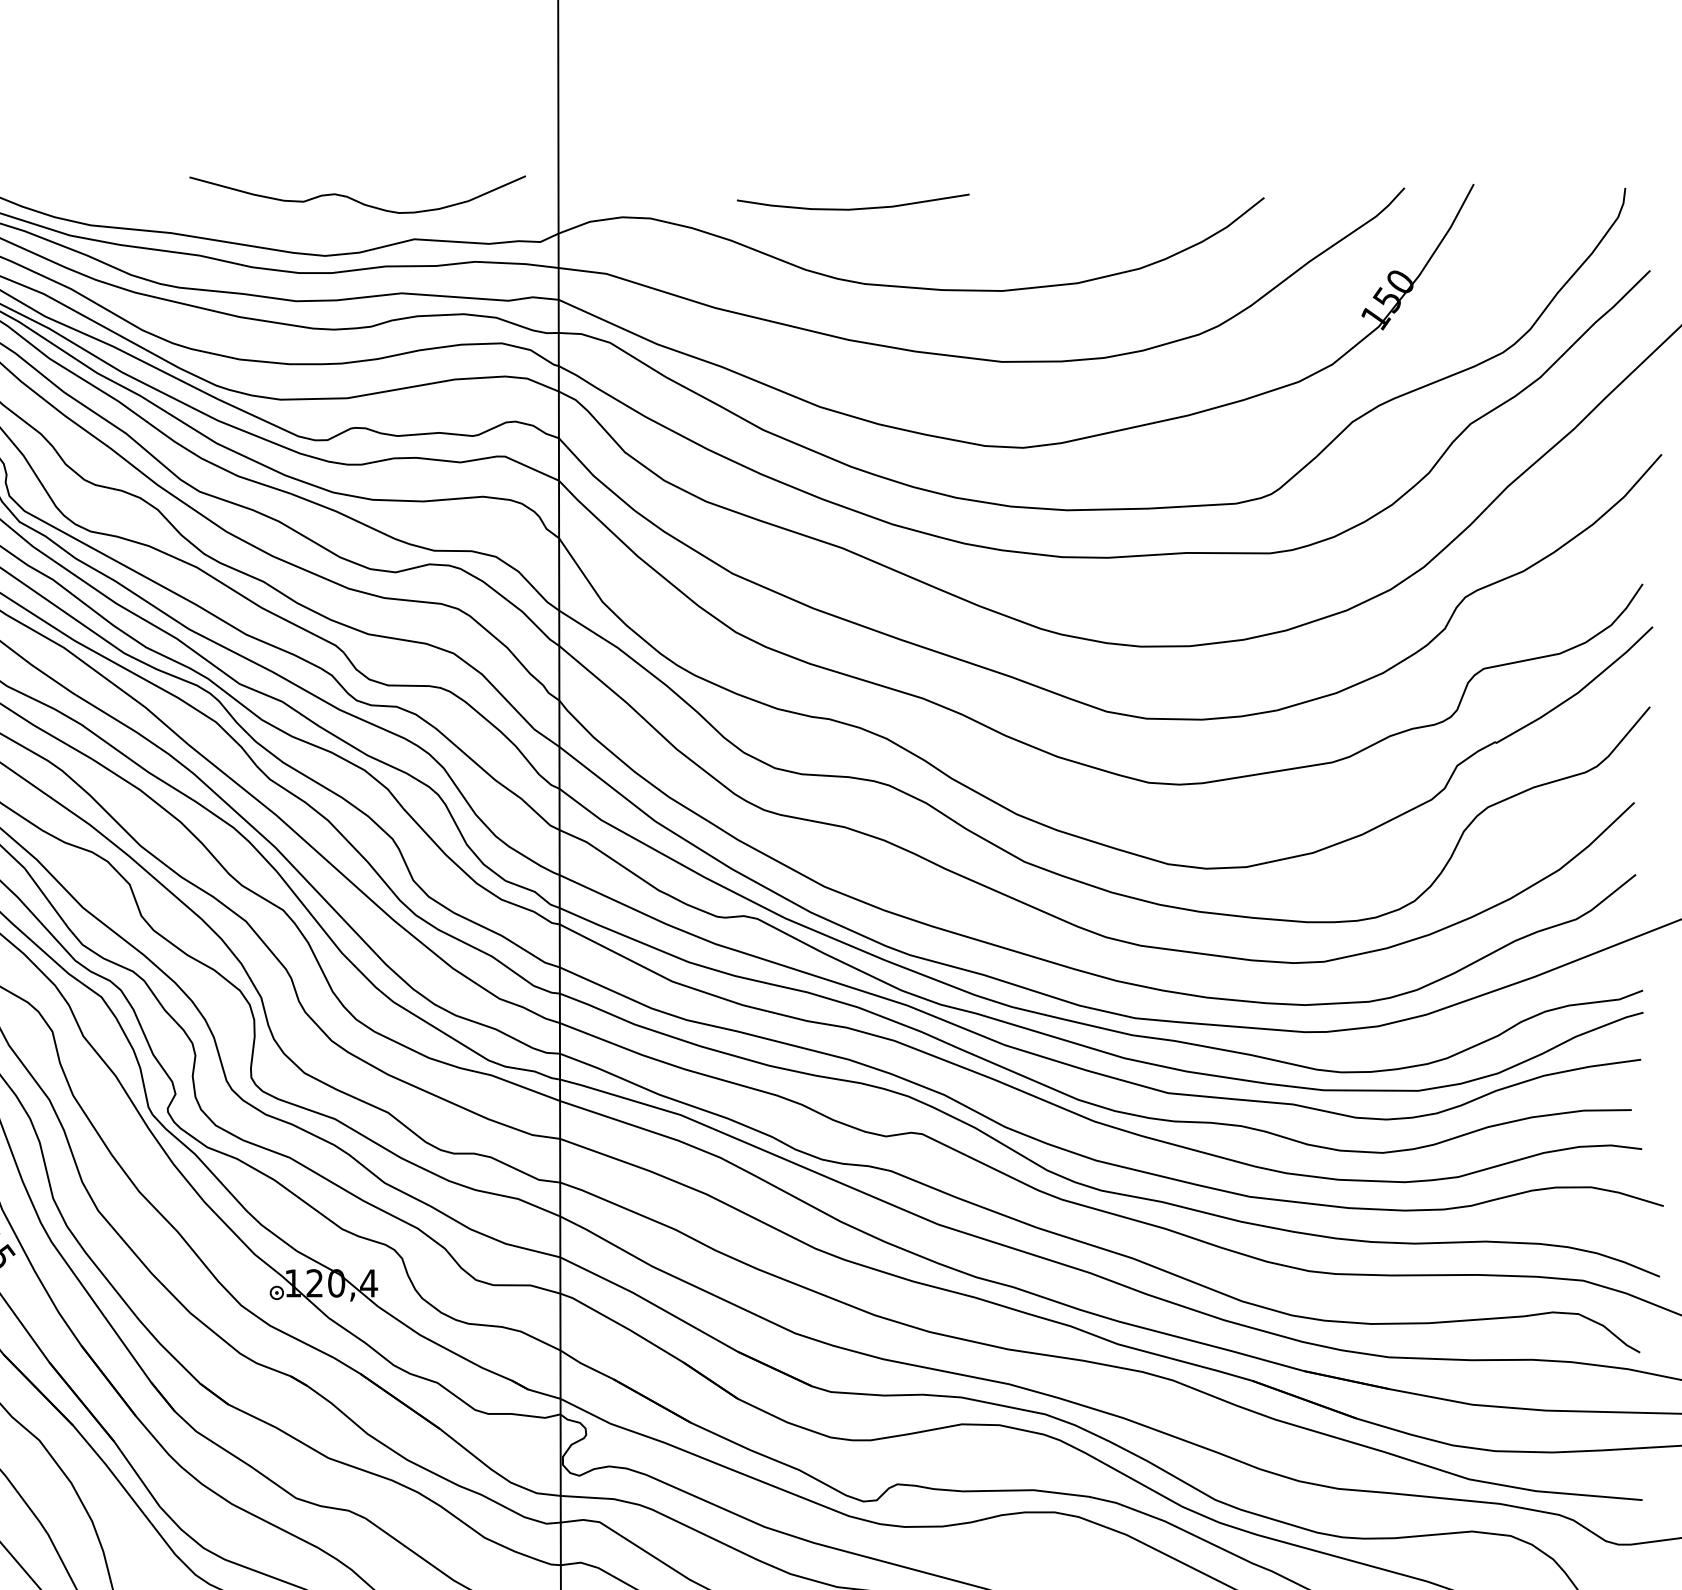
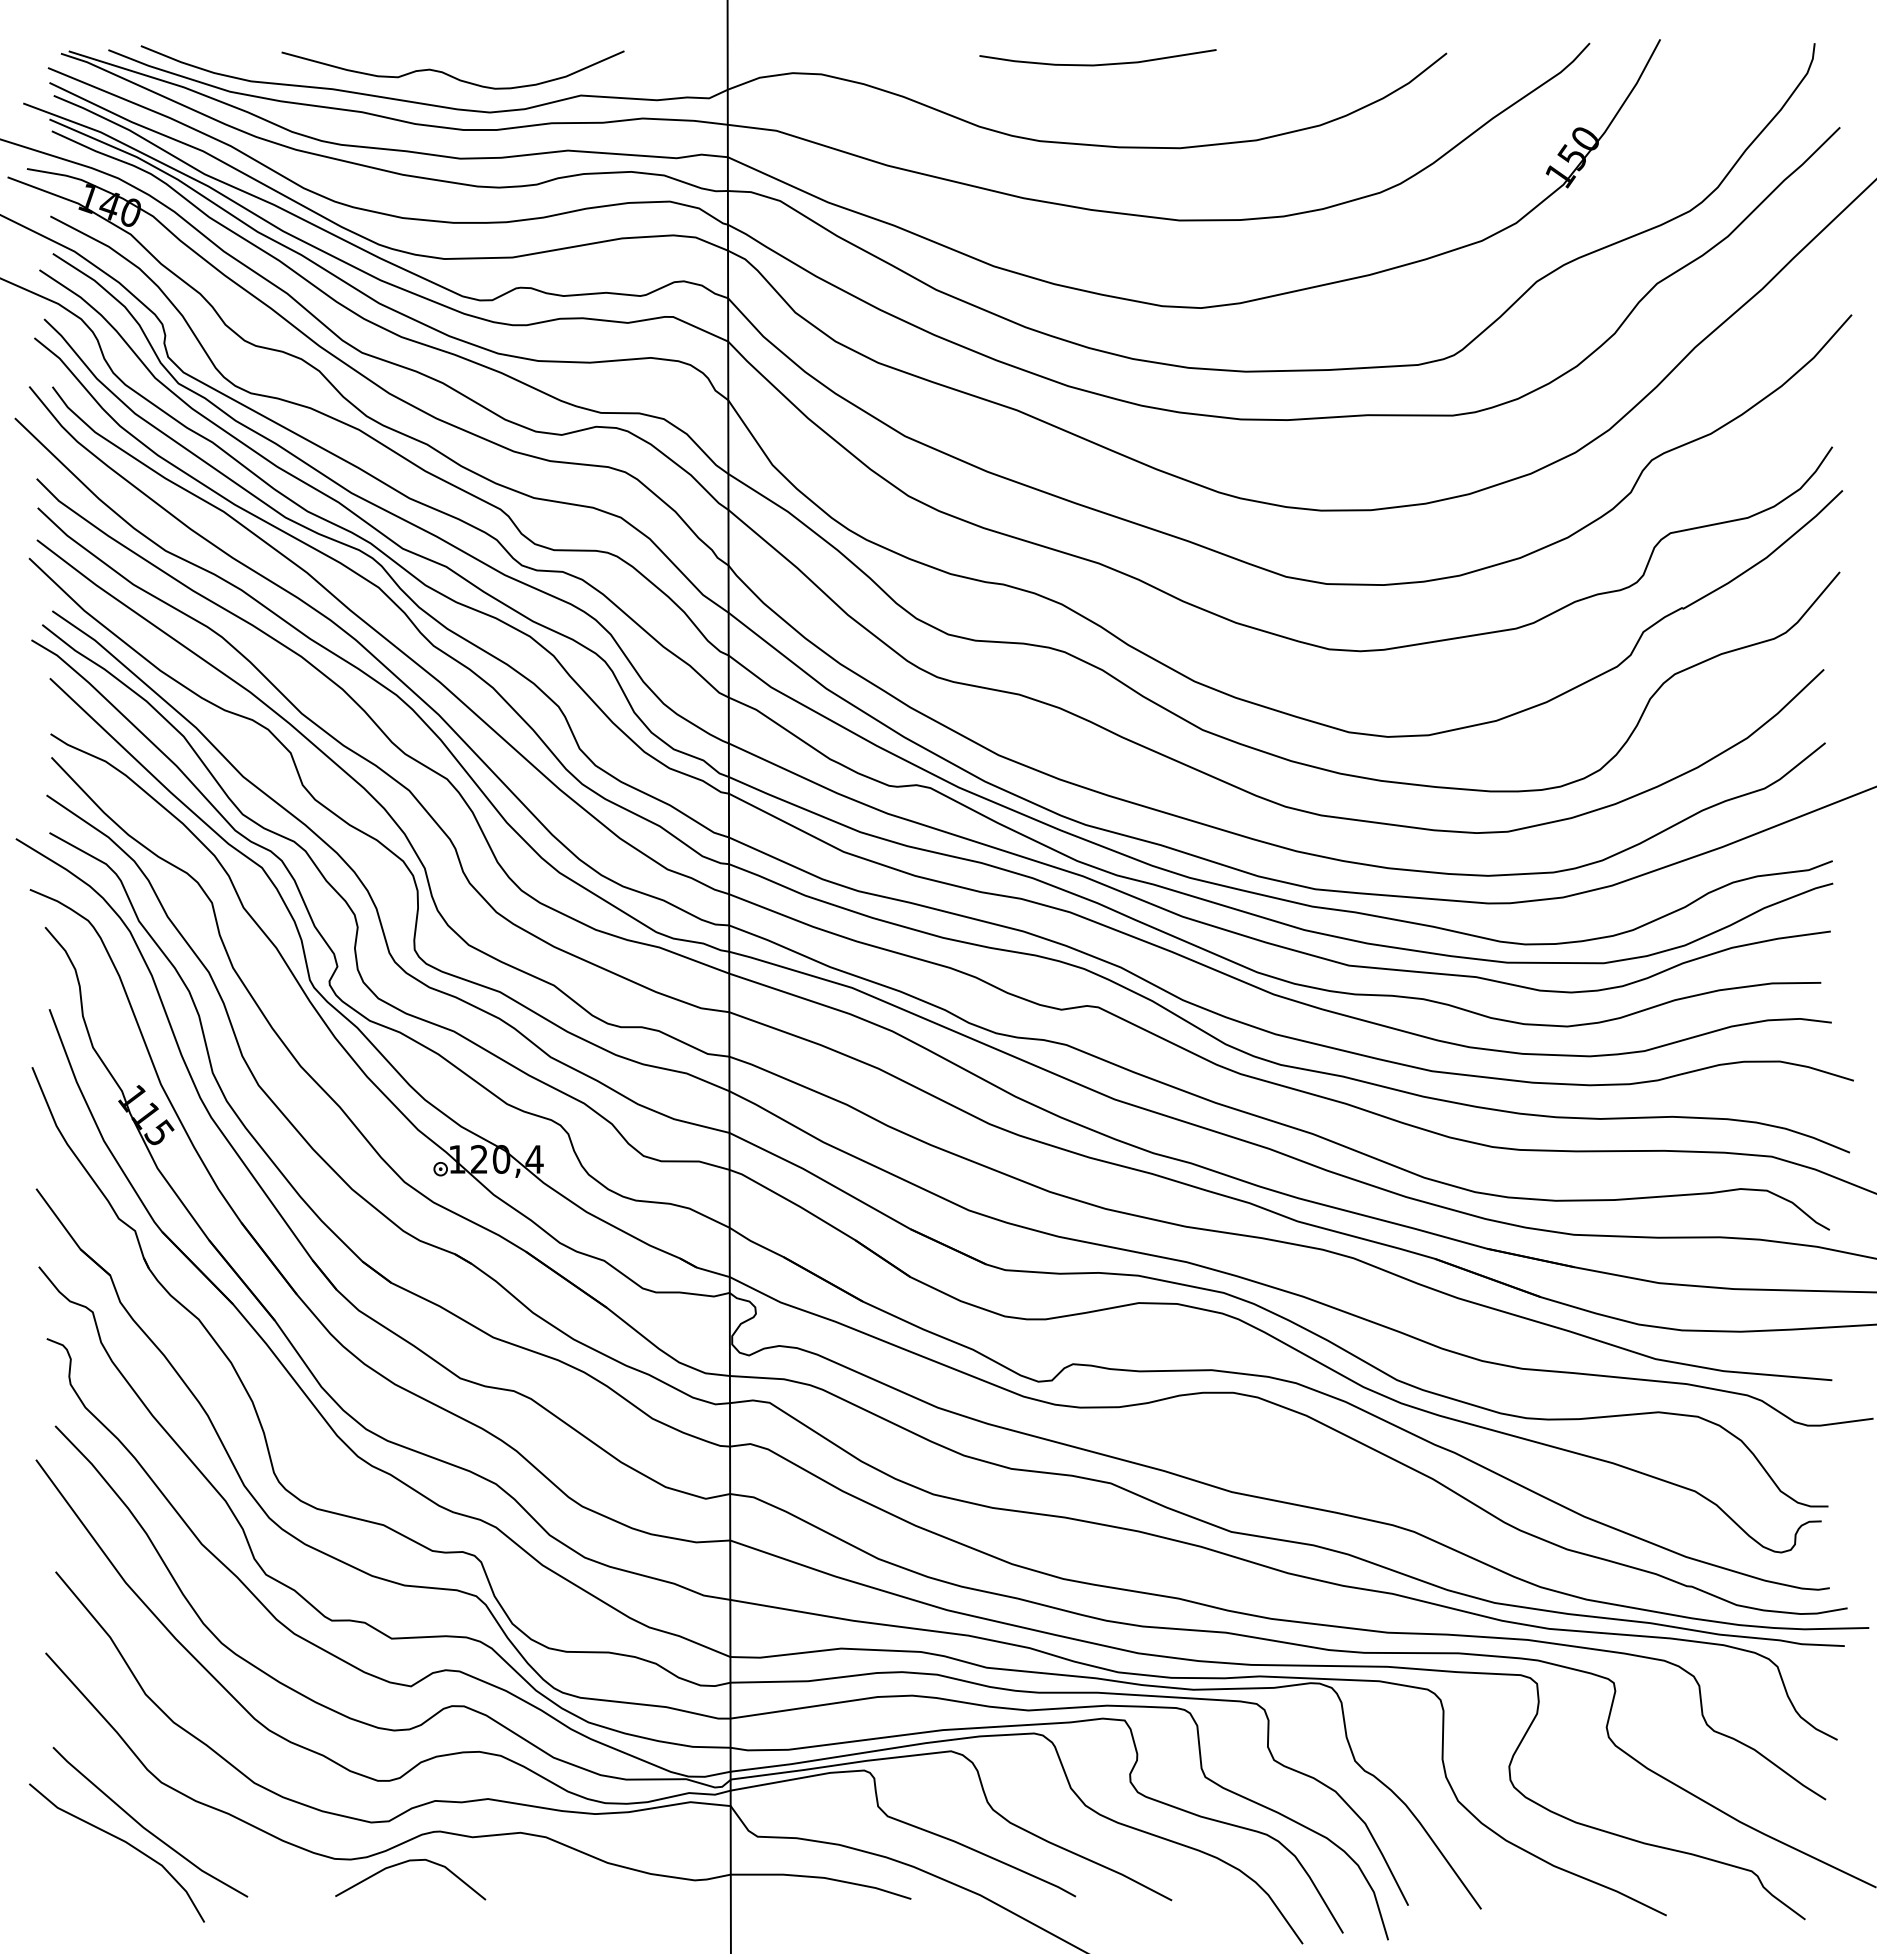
curve: (354, 198) -> (449, 74), moved
curve: (852, 208) -> (1097, 64), moved

